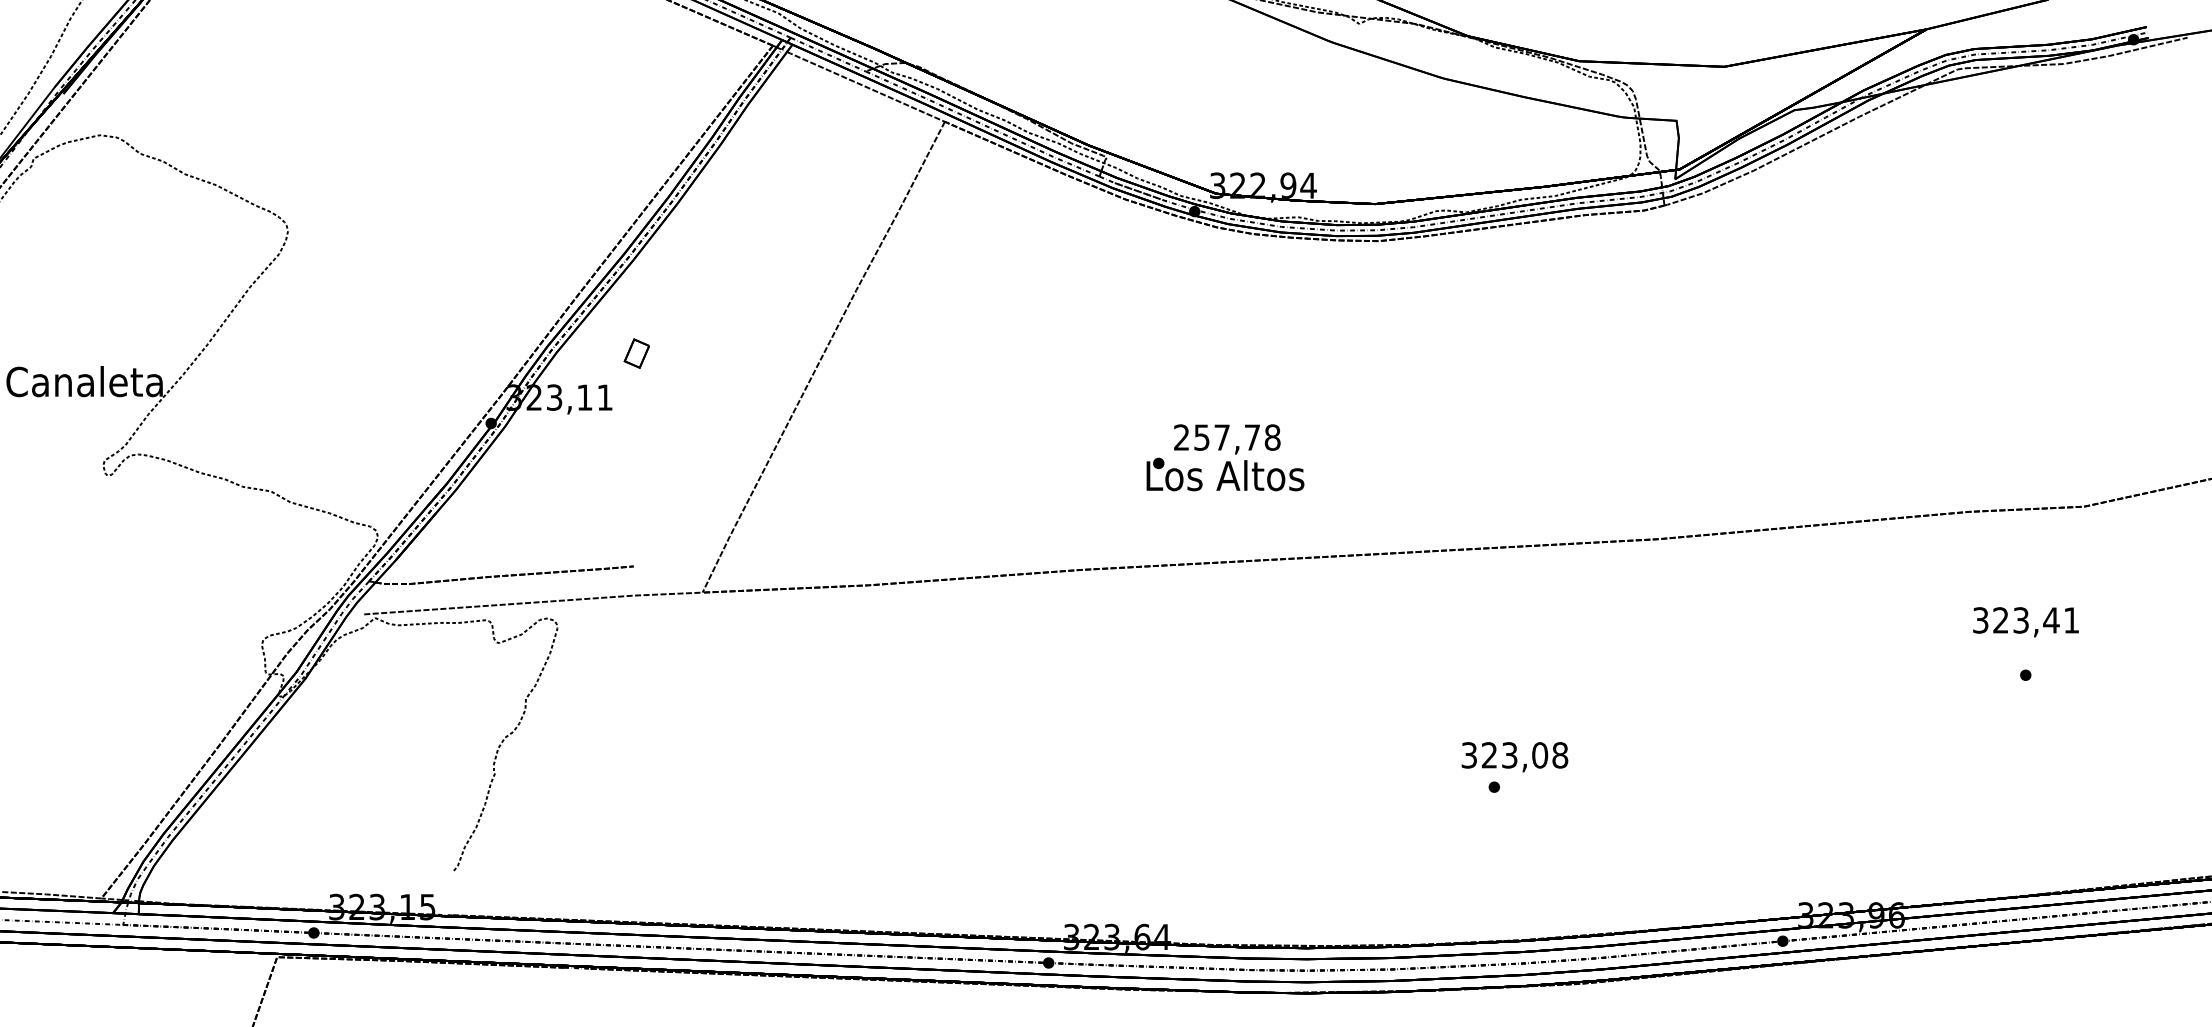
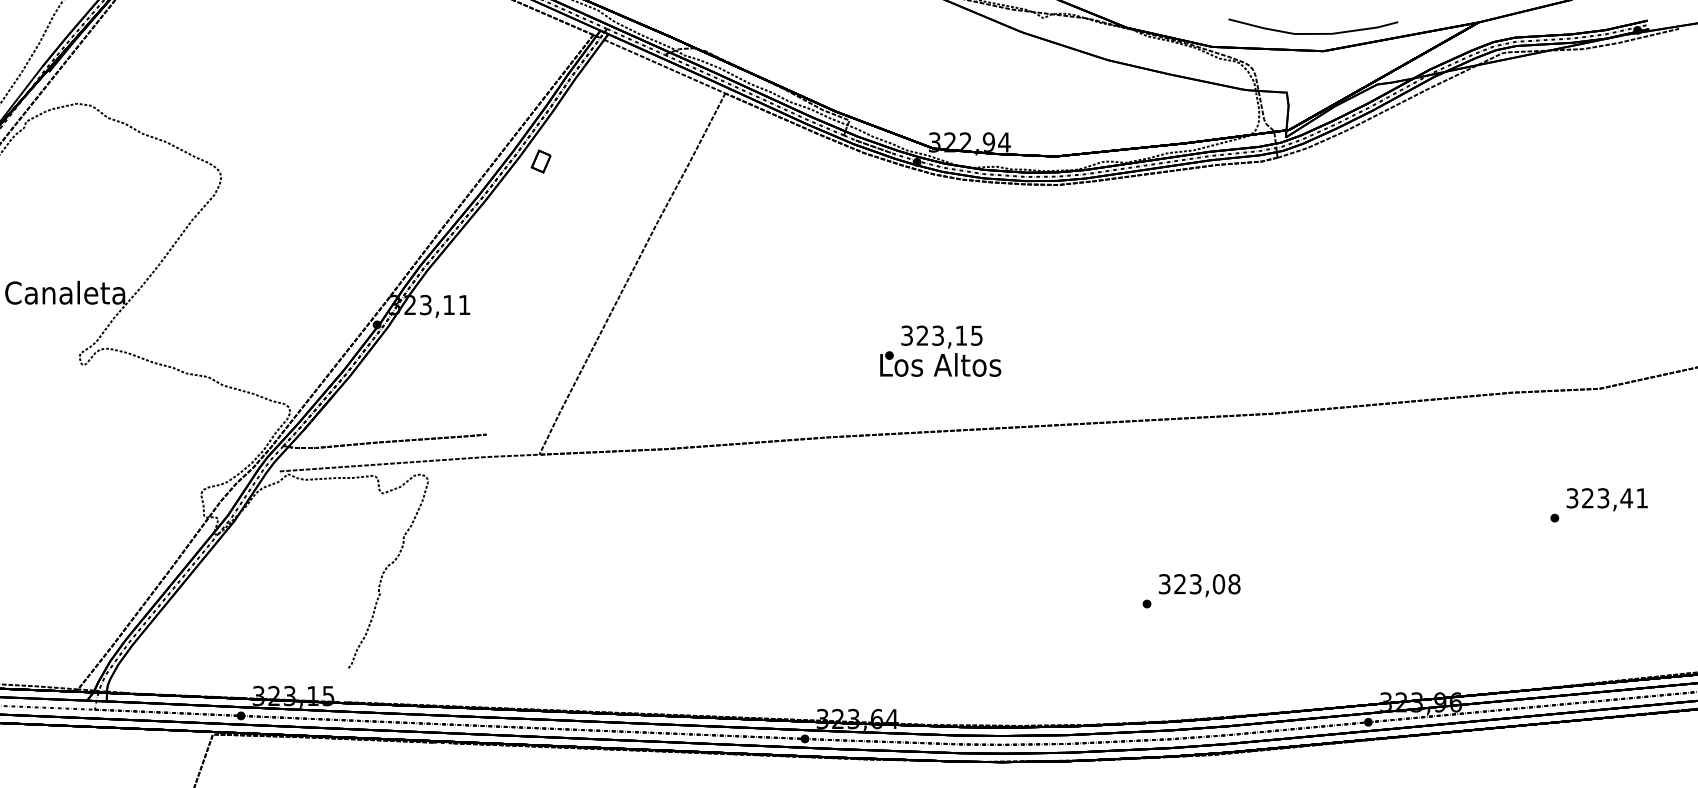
curve: (1710, 43) -> (1312, 33), added
part: (636, 353) -> (540, 161), moved
text: (1227, 437) -> (942, 335), 257,78 -> 323,15
text: (2025, 622) -> (1606, 499), moved
text: (1514, 757) -> (1199, 585), moved

